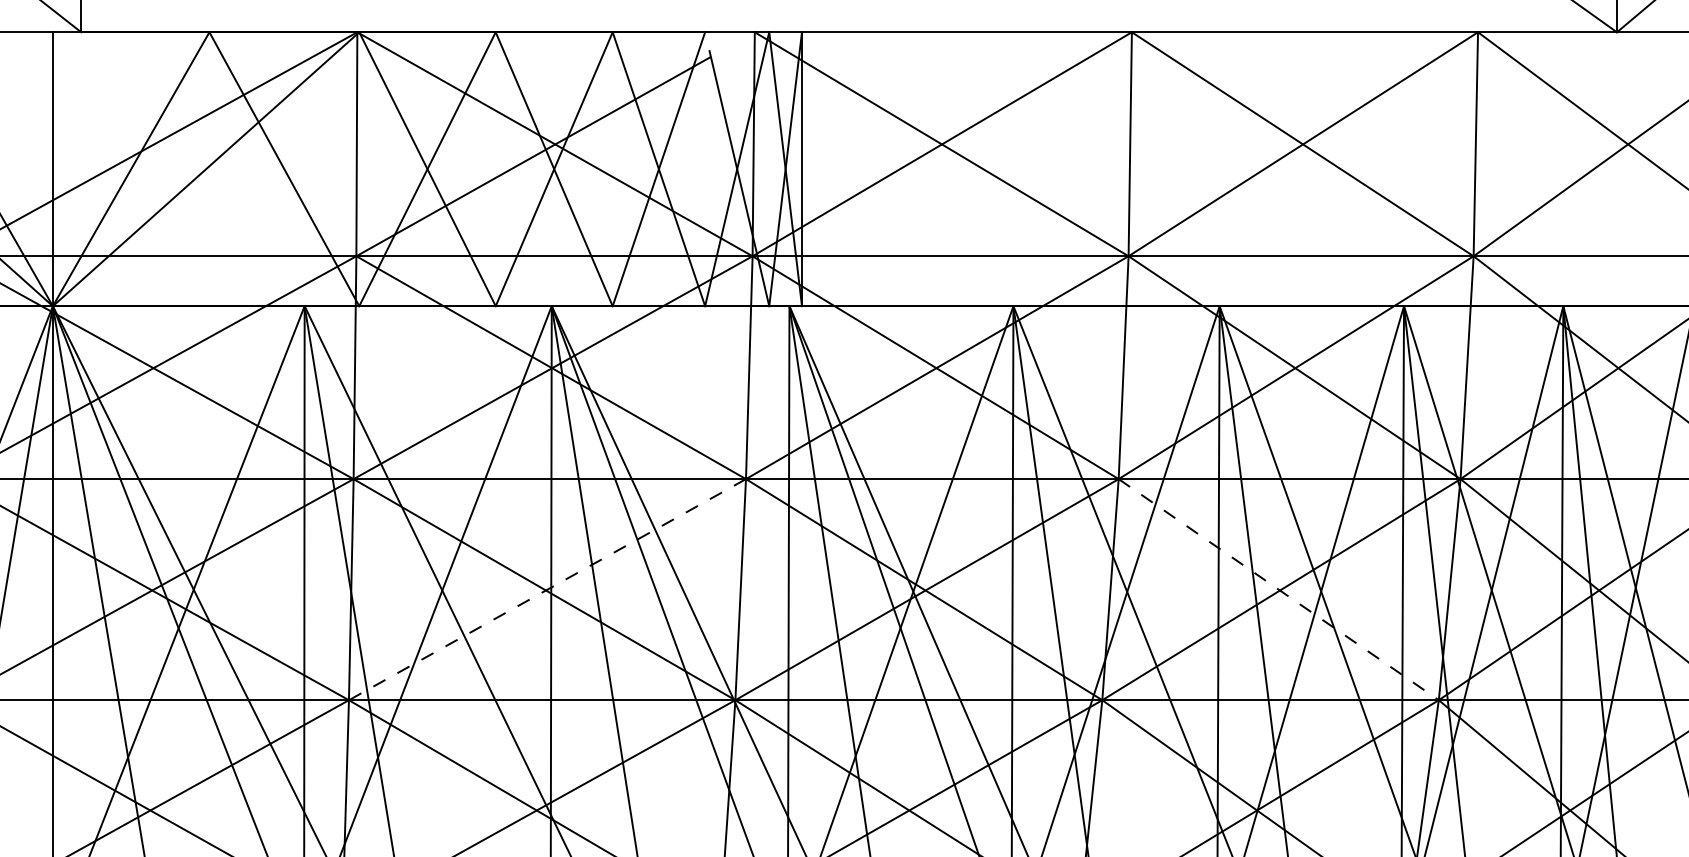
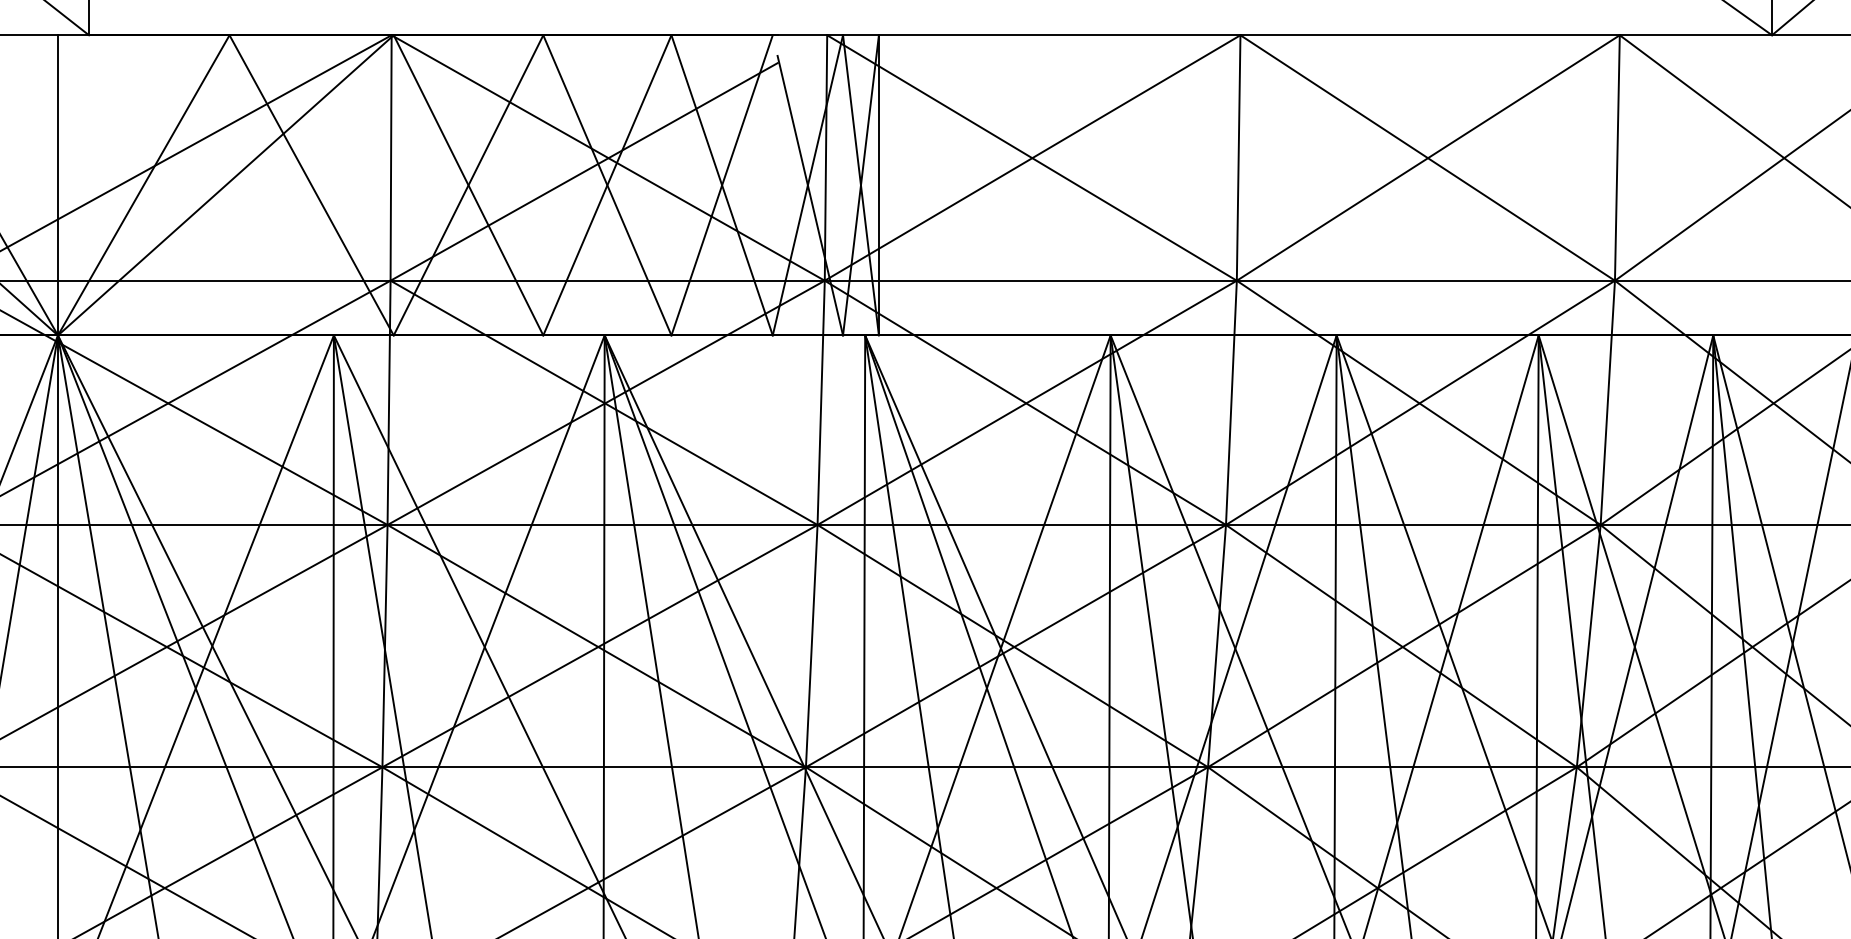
line: (547, 589) -> (600, 645), dashed -> solid
line: (1278, 589) -> (1401, 645), dashed -> solid

